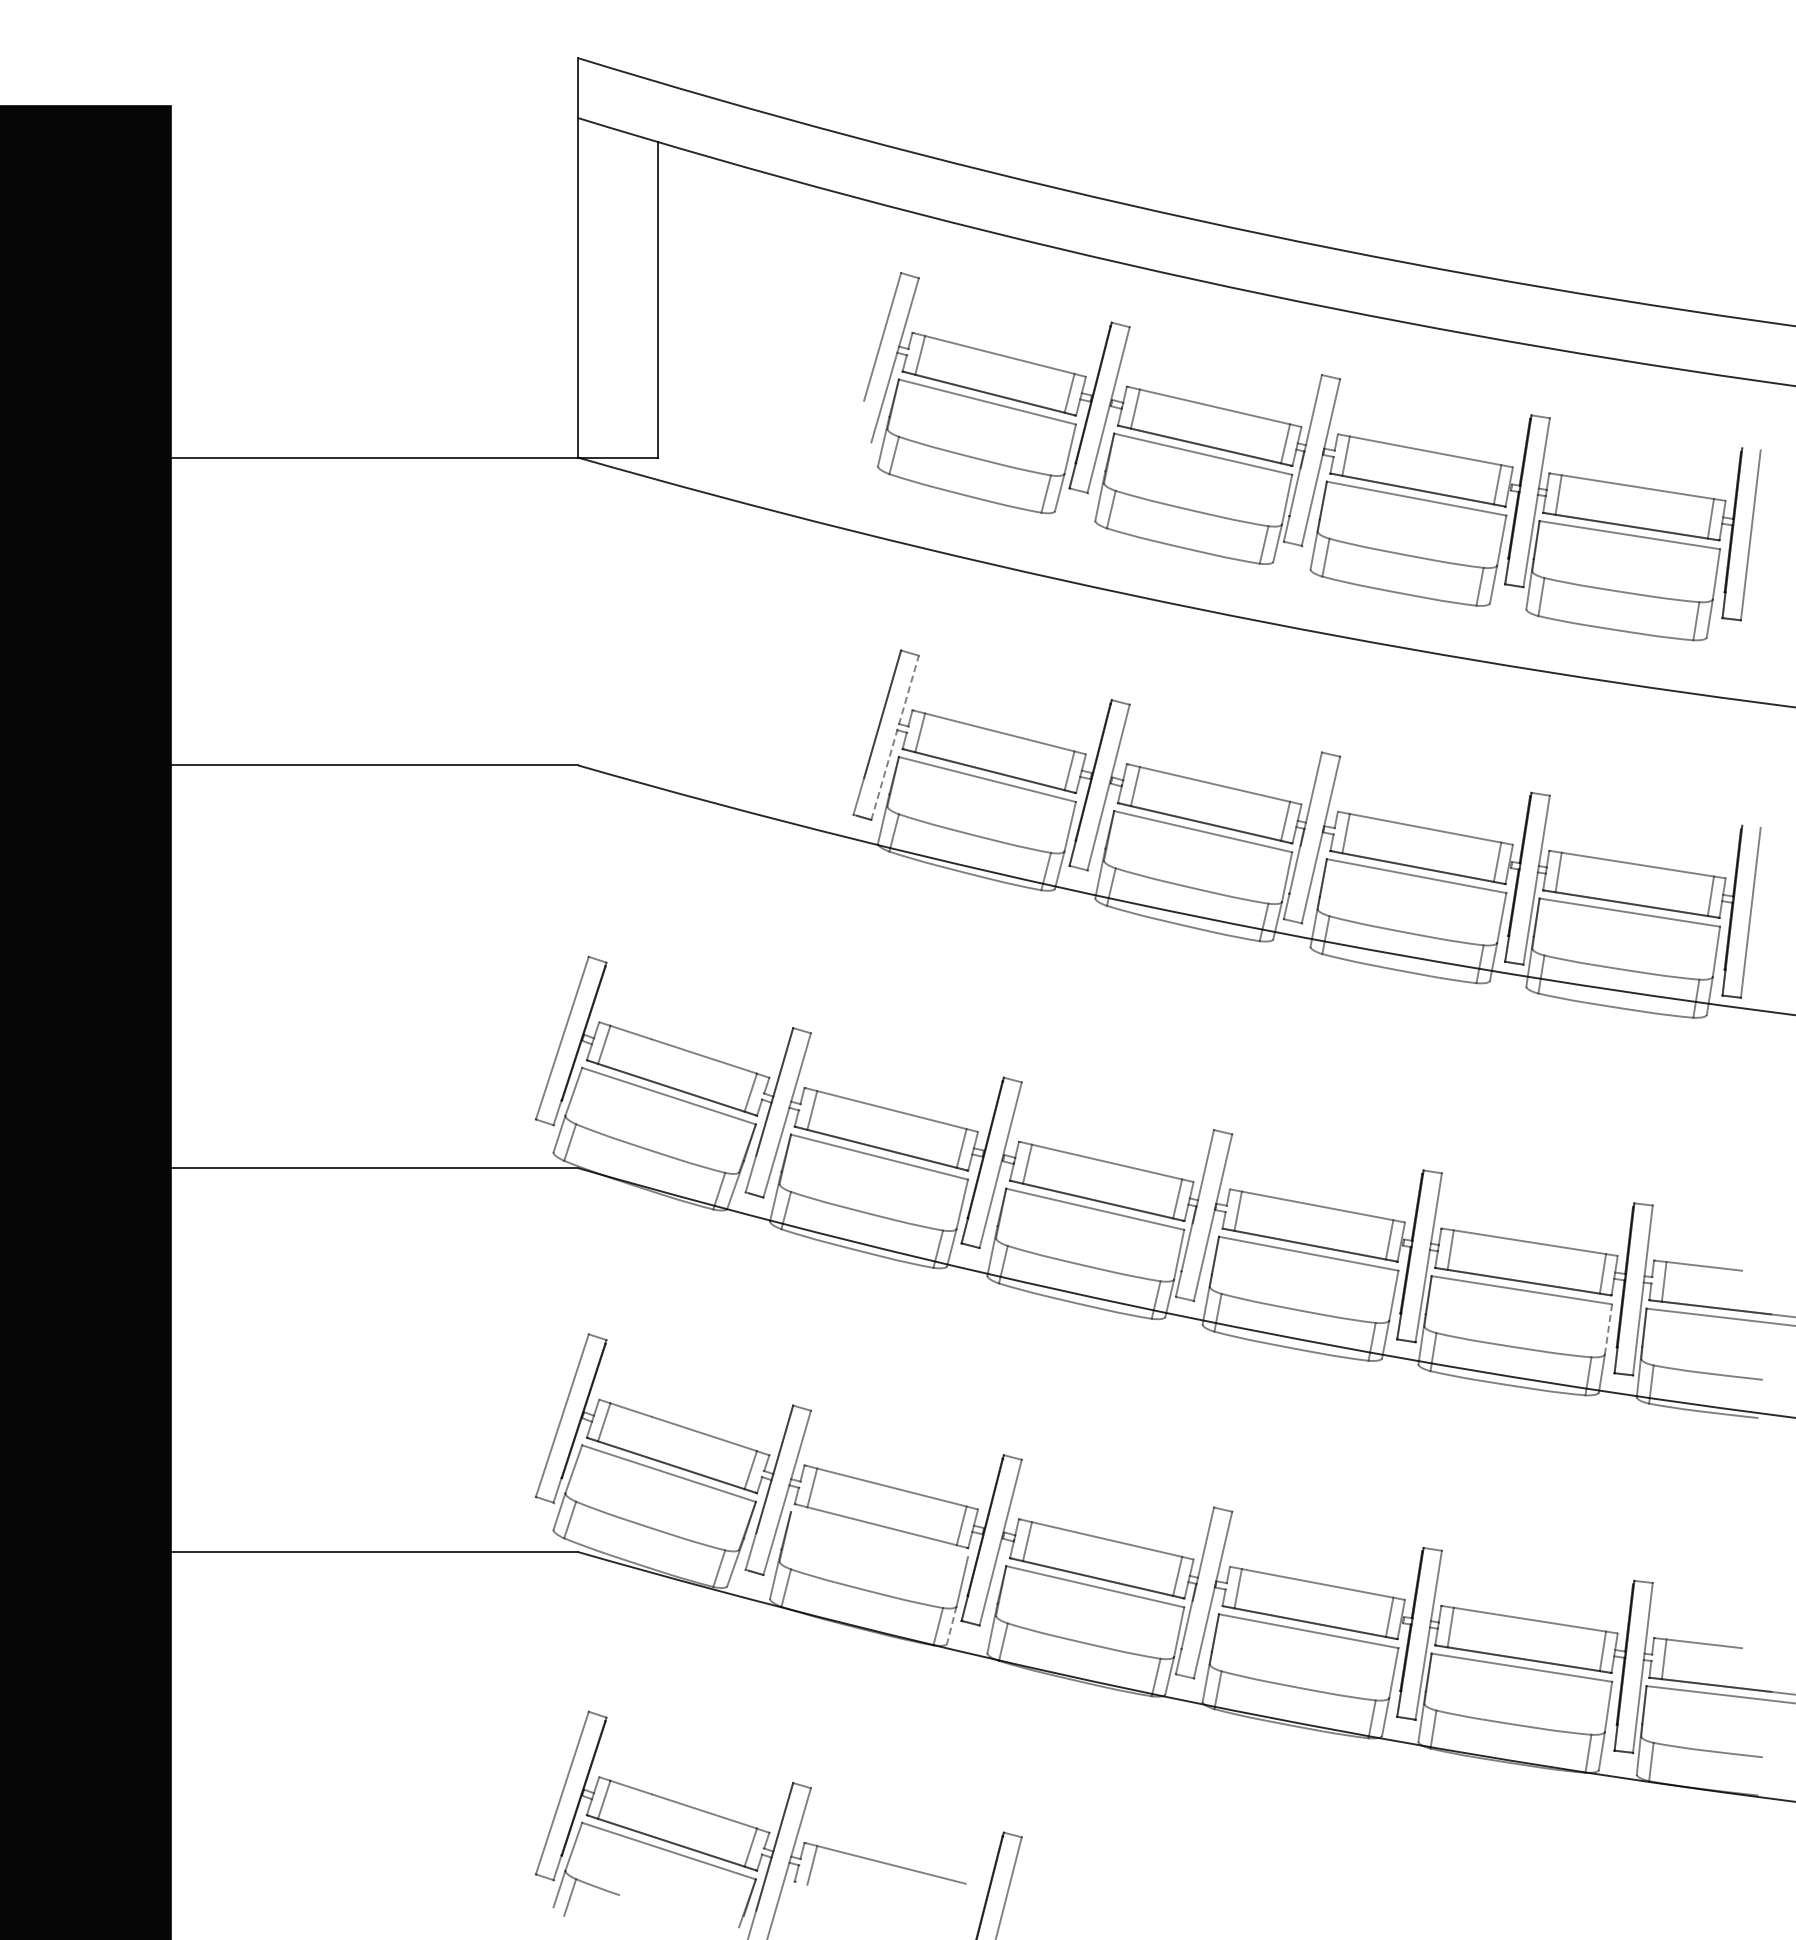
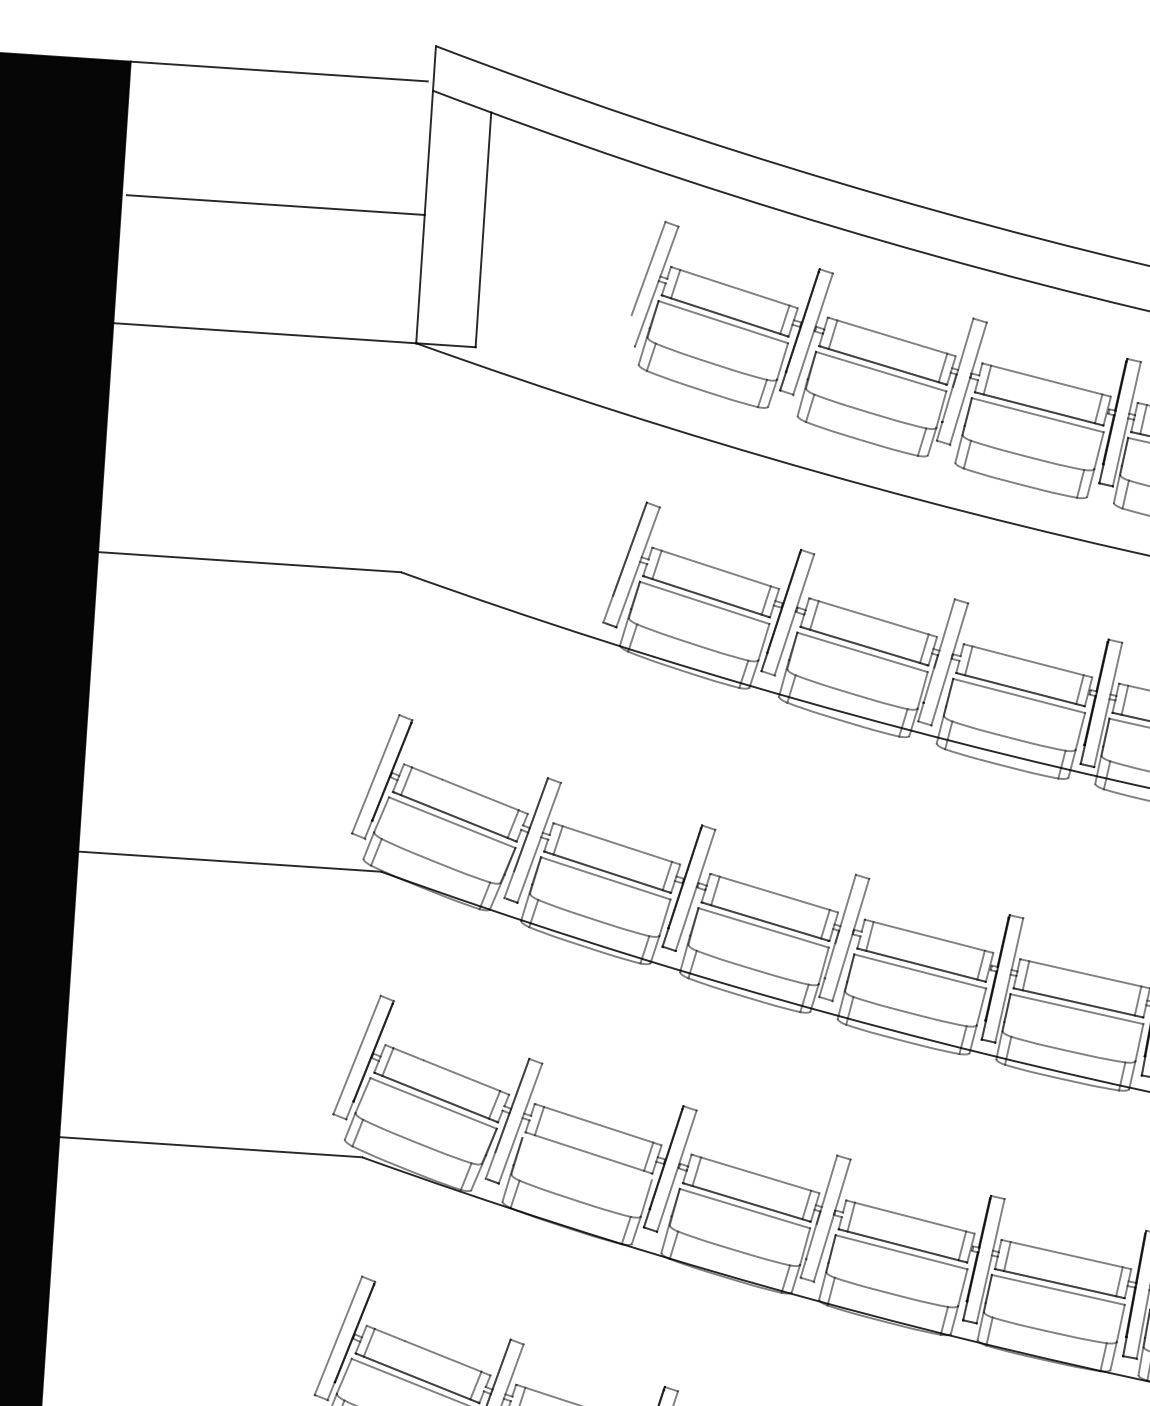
line: (370, 106) -> (279, 71), added
line: (377, 285) -> (275, 205), added
line: (895, 737) -> (638, 567), dashed -> solid
line: (1608, 1328) -> (1139, 1041), dashed -> solid
line: (951, 1625) -> (636, 1230), dashed -> solid

